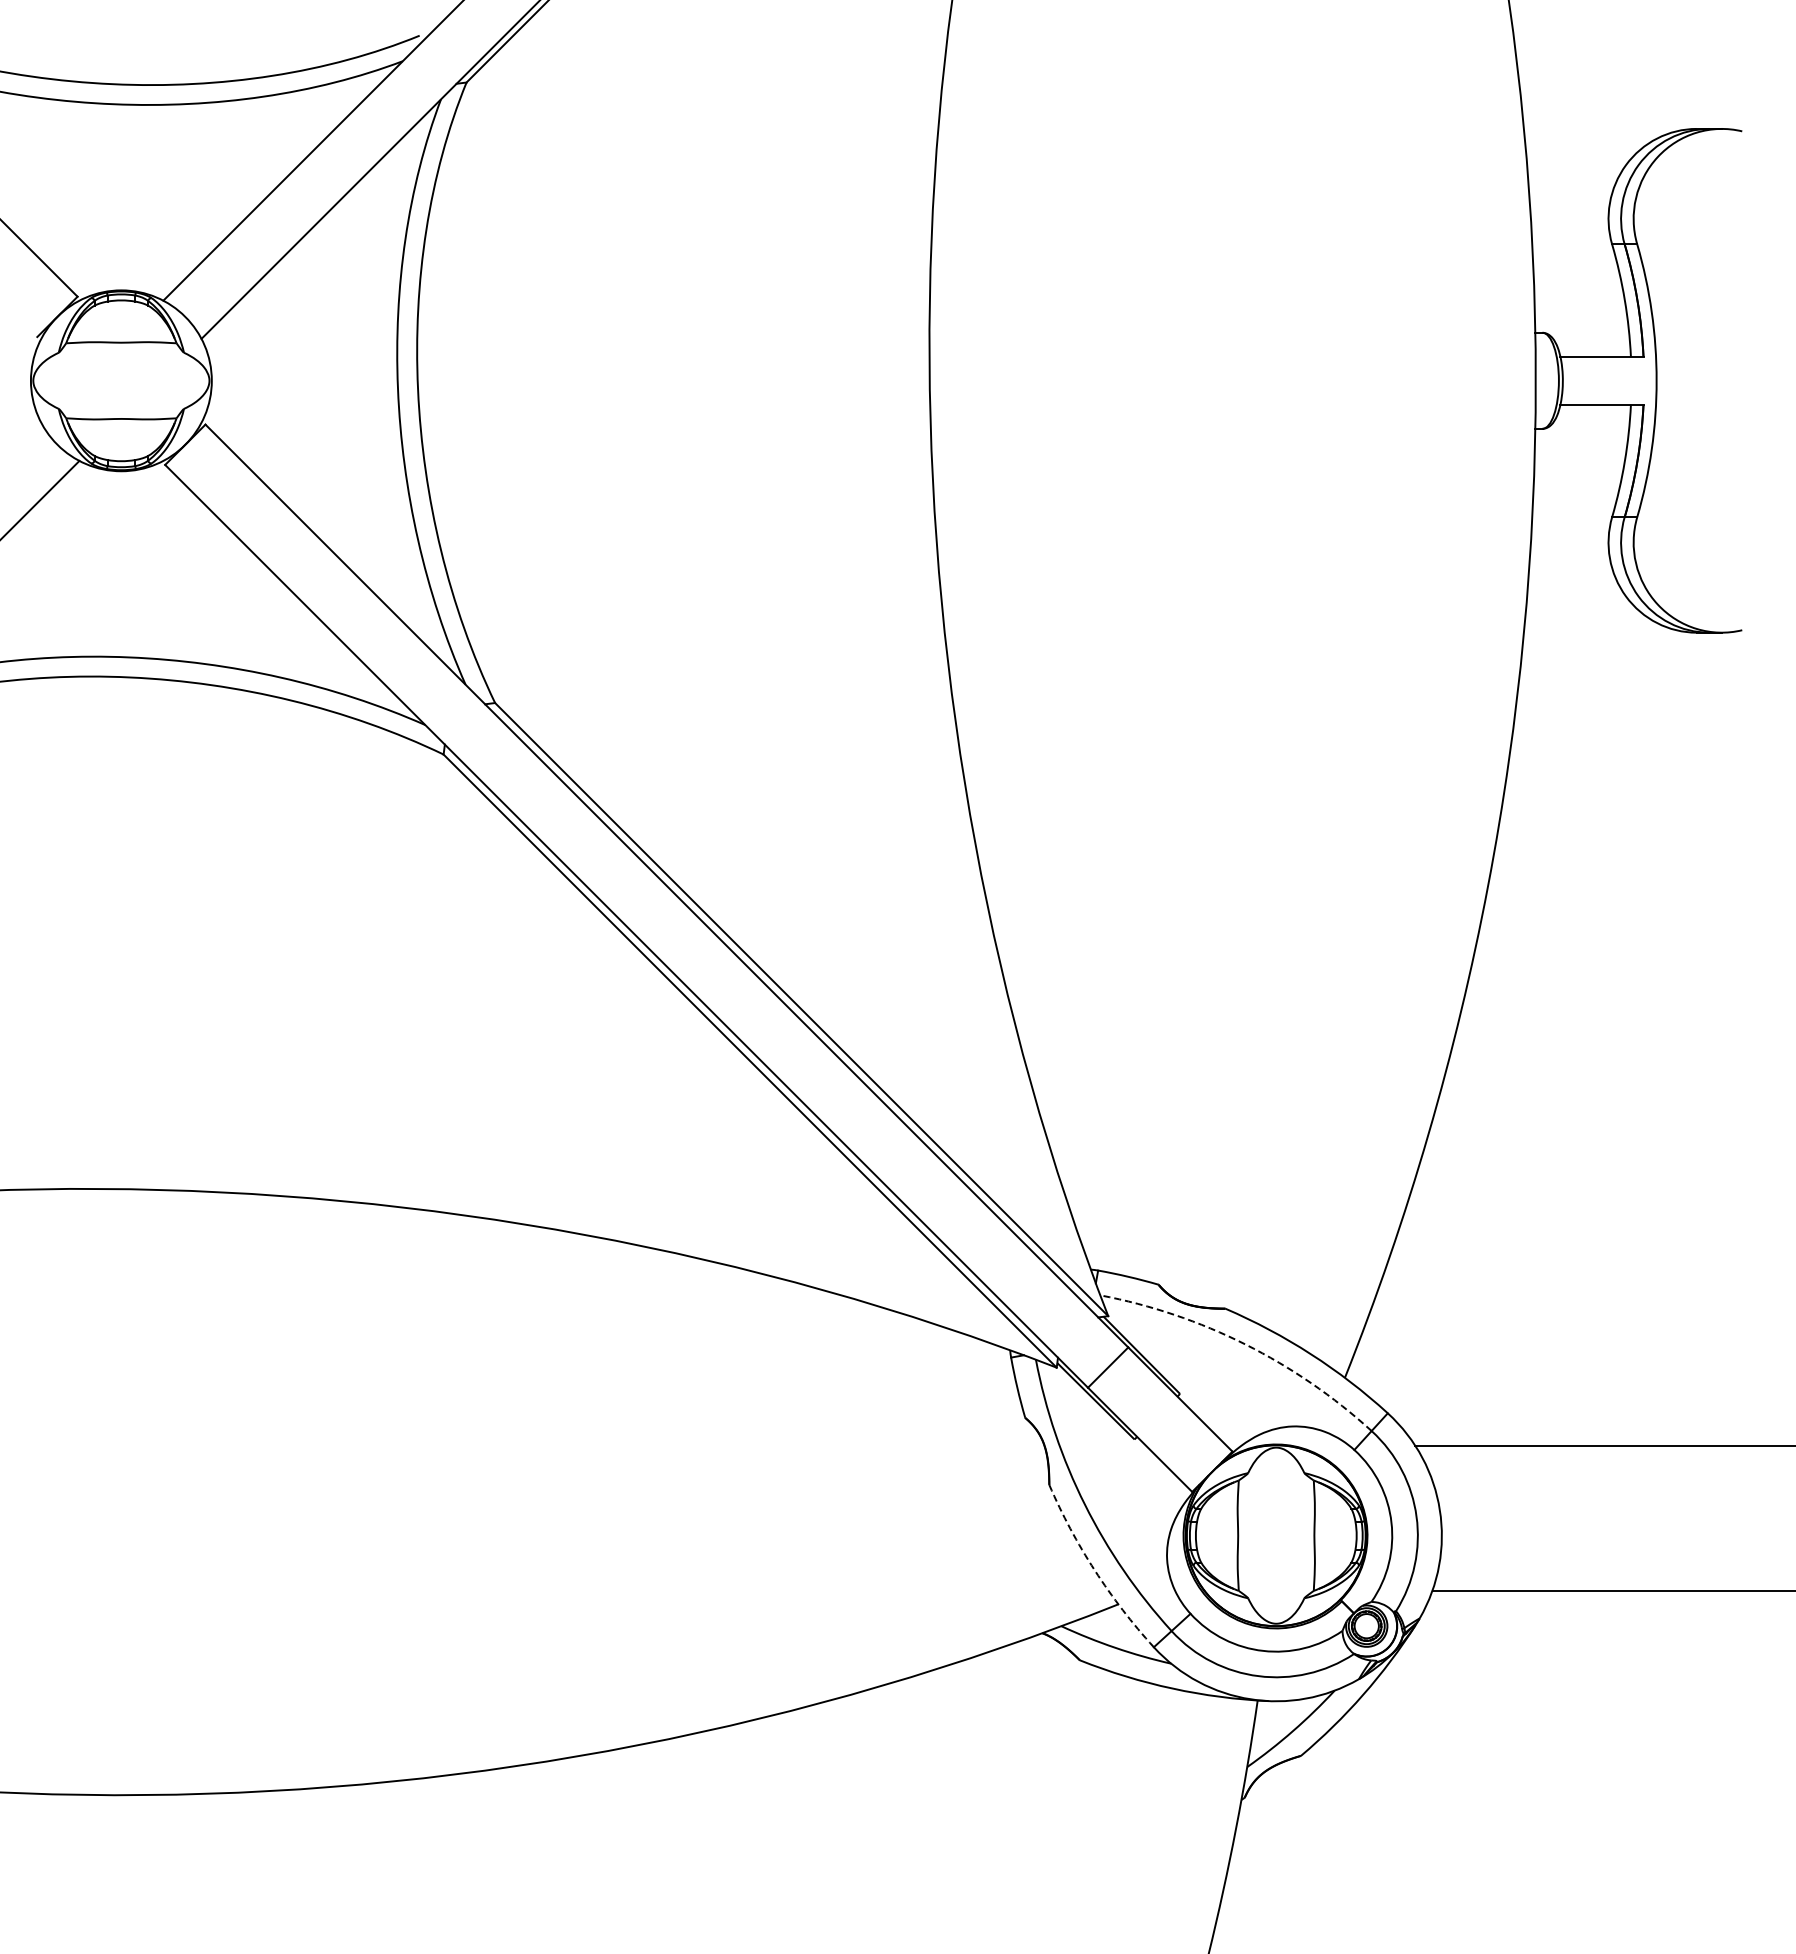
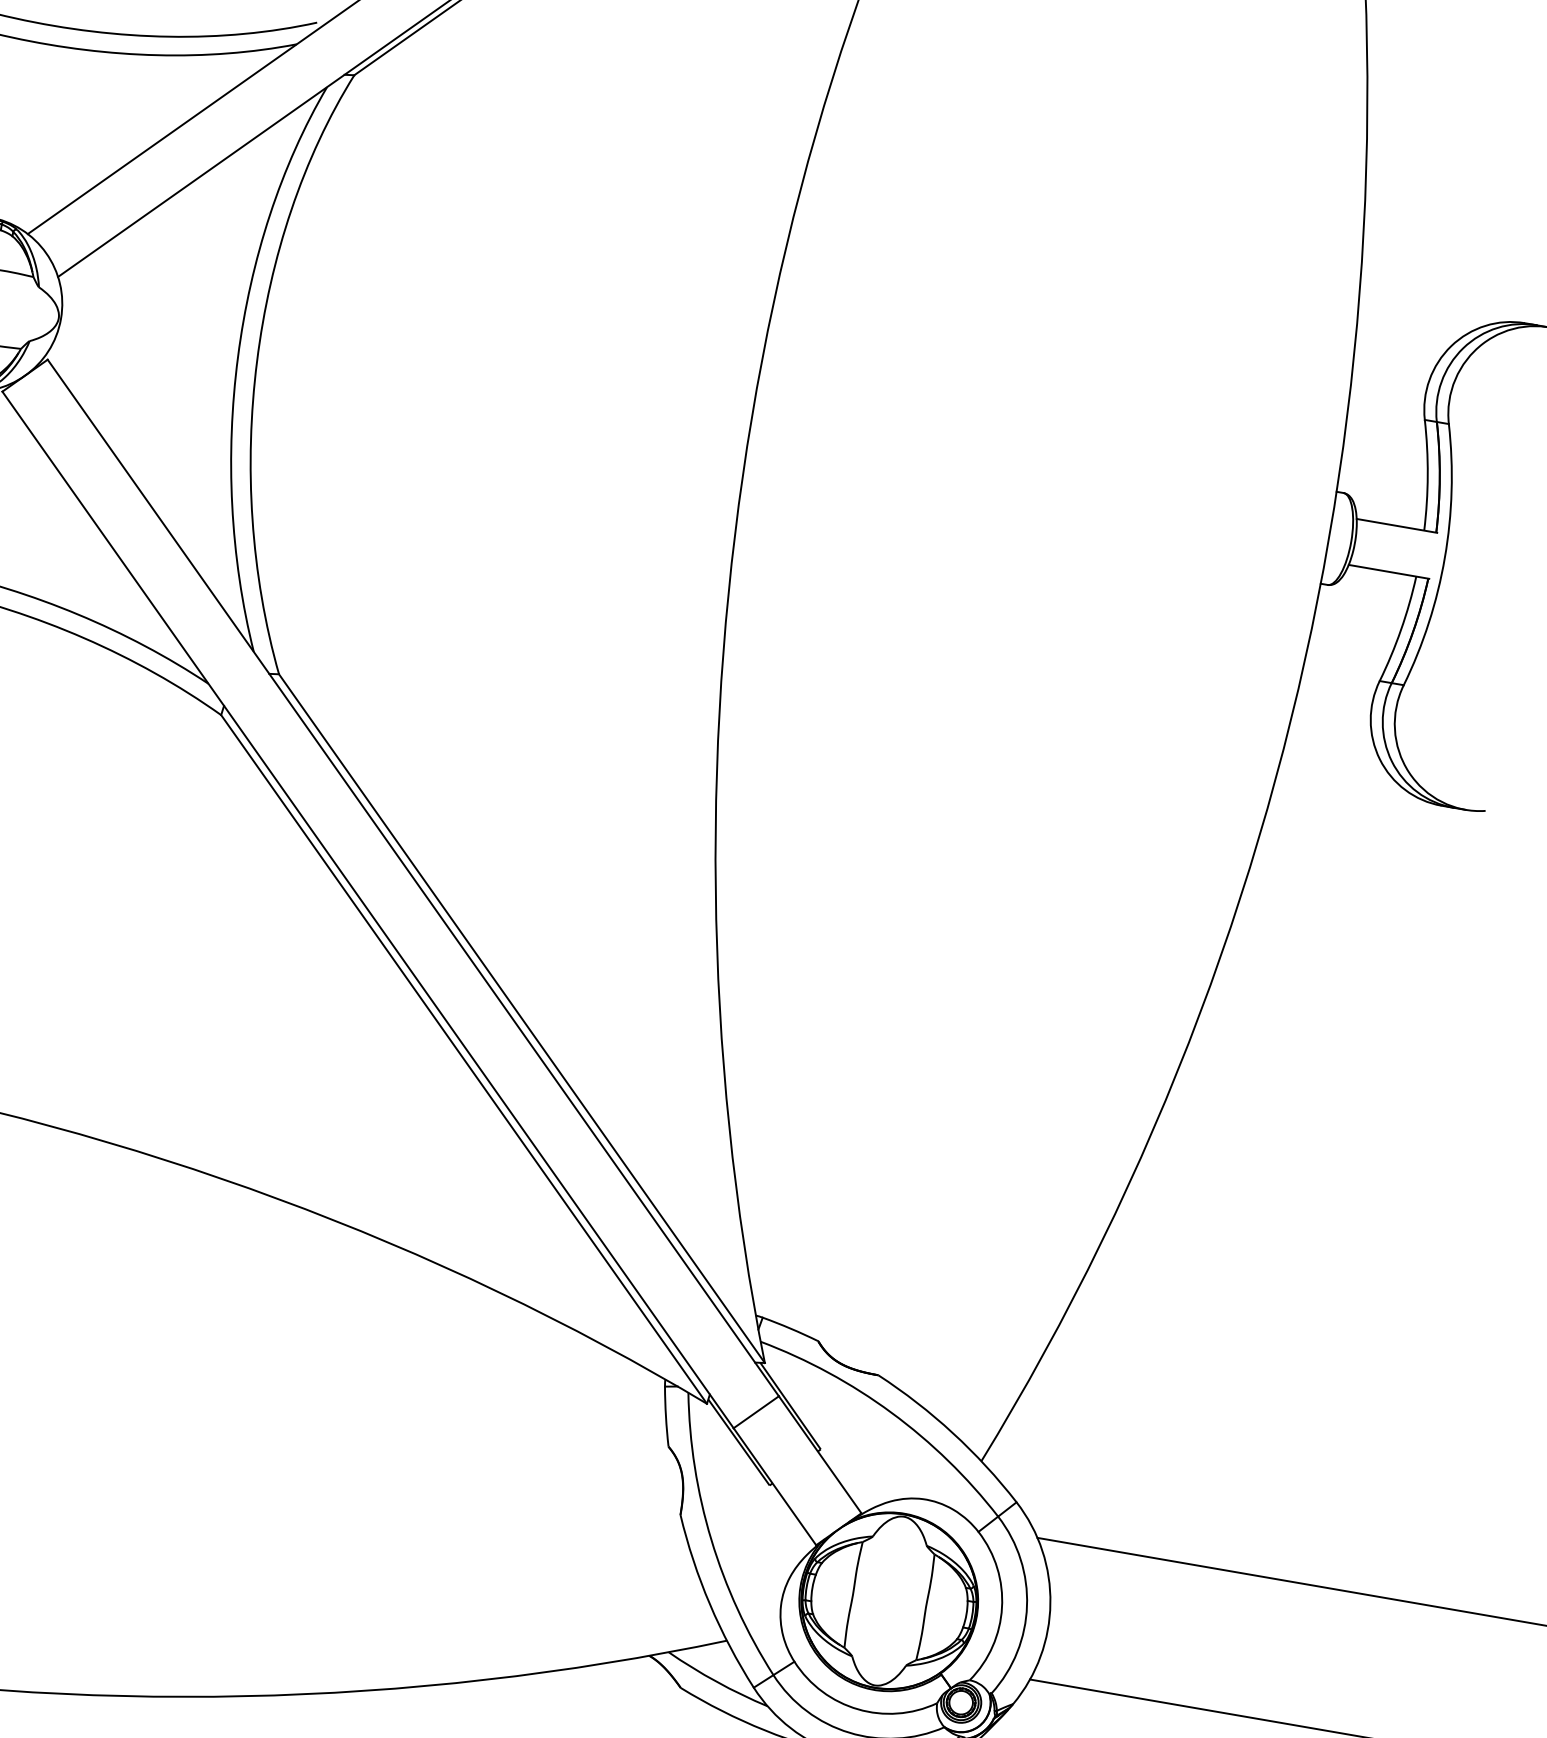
arc: (1245, 1344) -> (891, 1412), dashed -> solid
arc: (1094, 1570) -> (709, 1604), dashed -> solid

